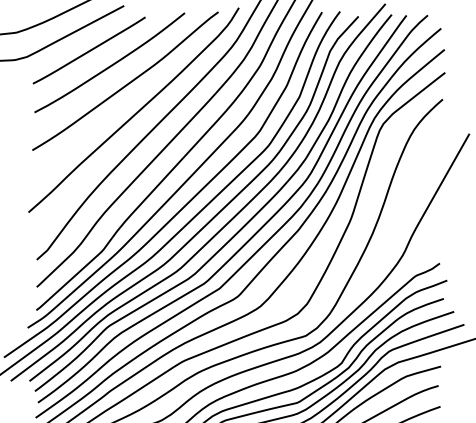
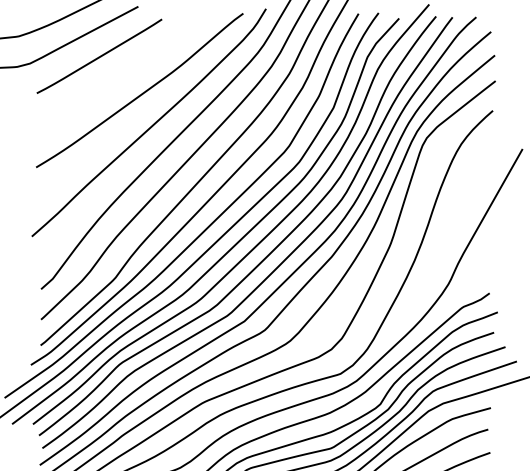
curve: (111, 64) -> (124, 71), removed

